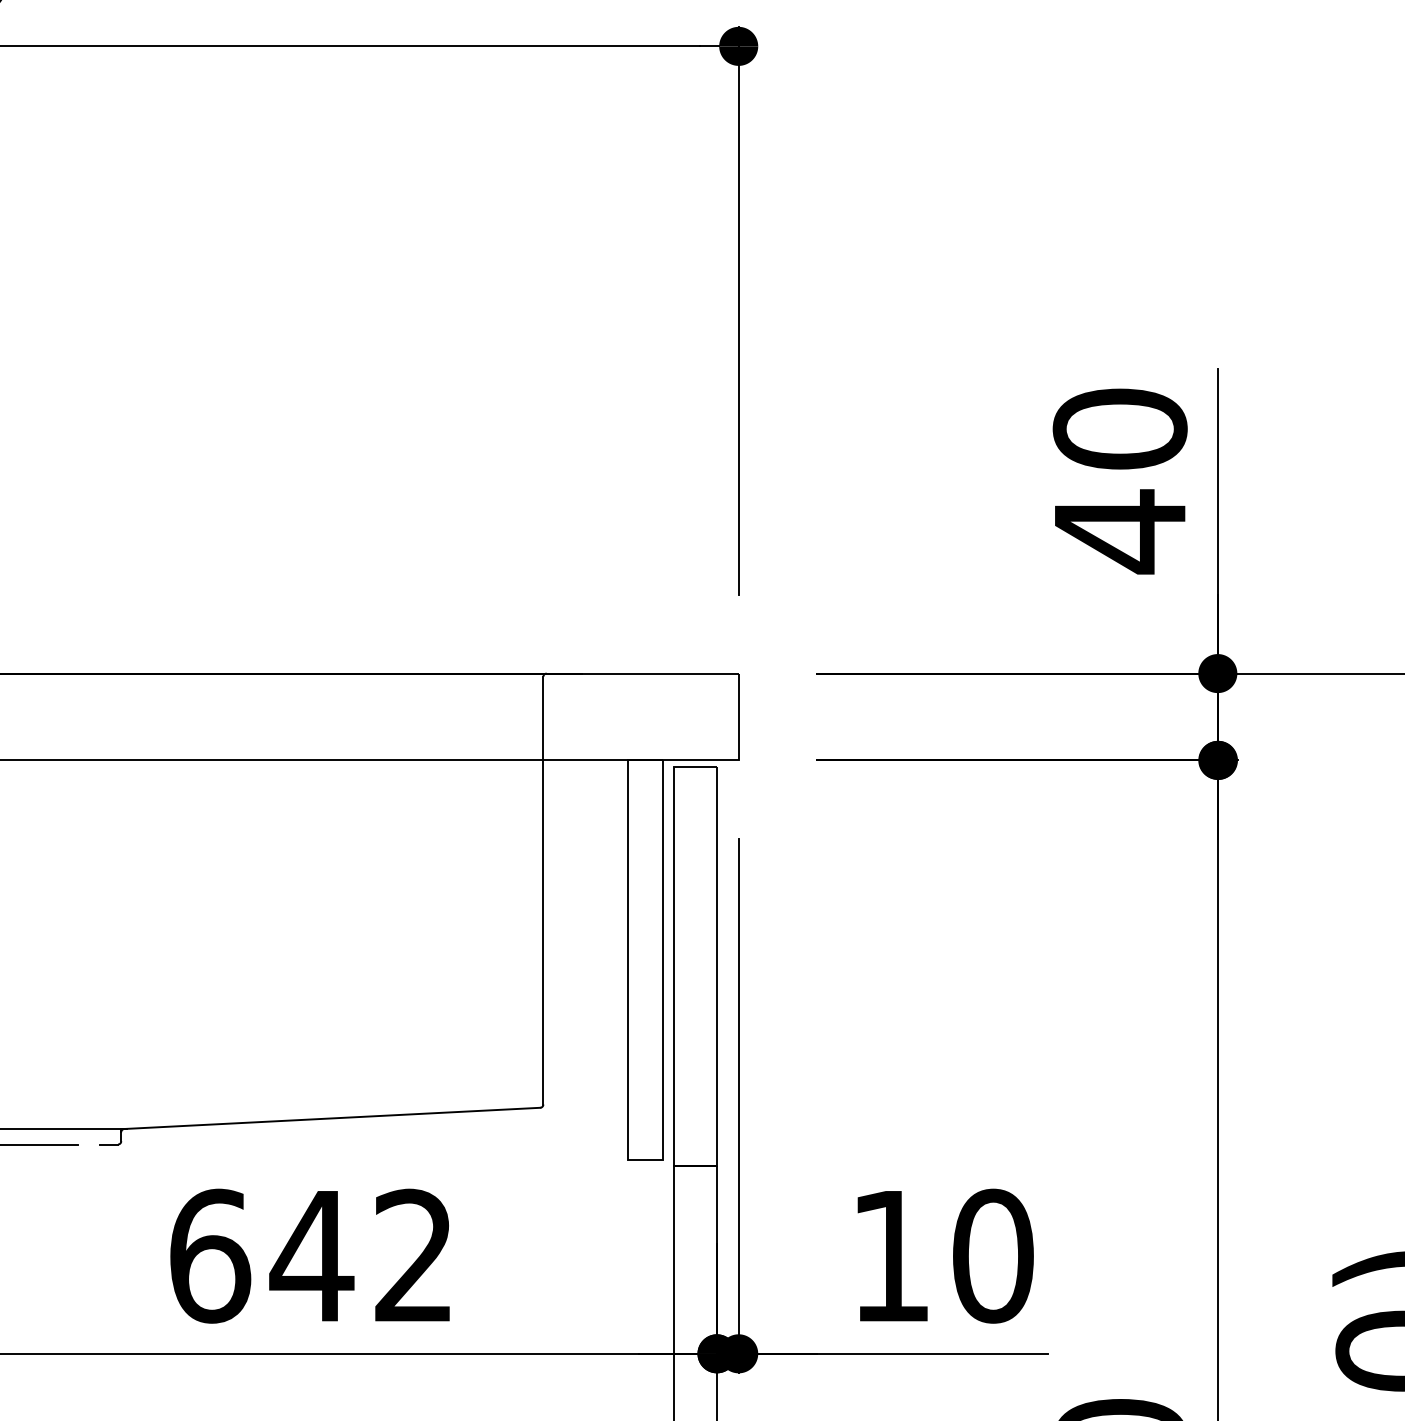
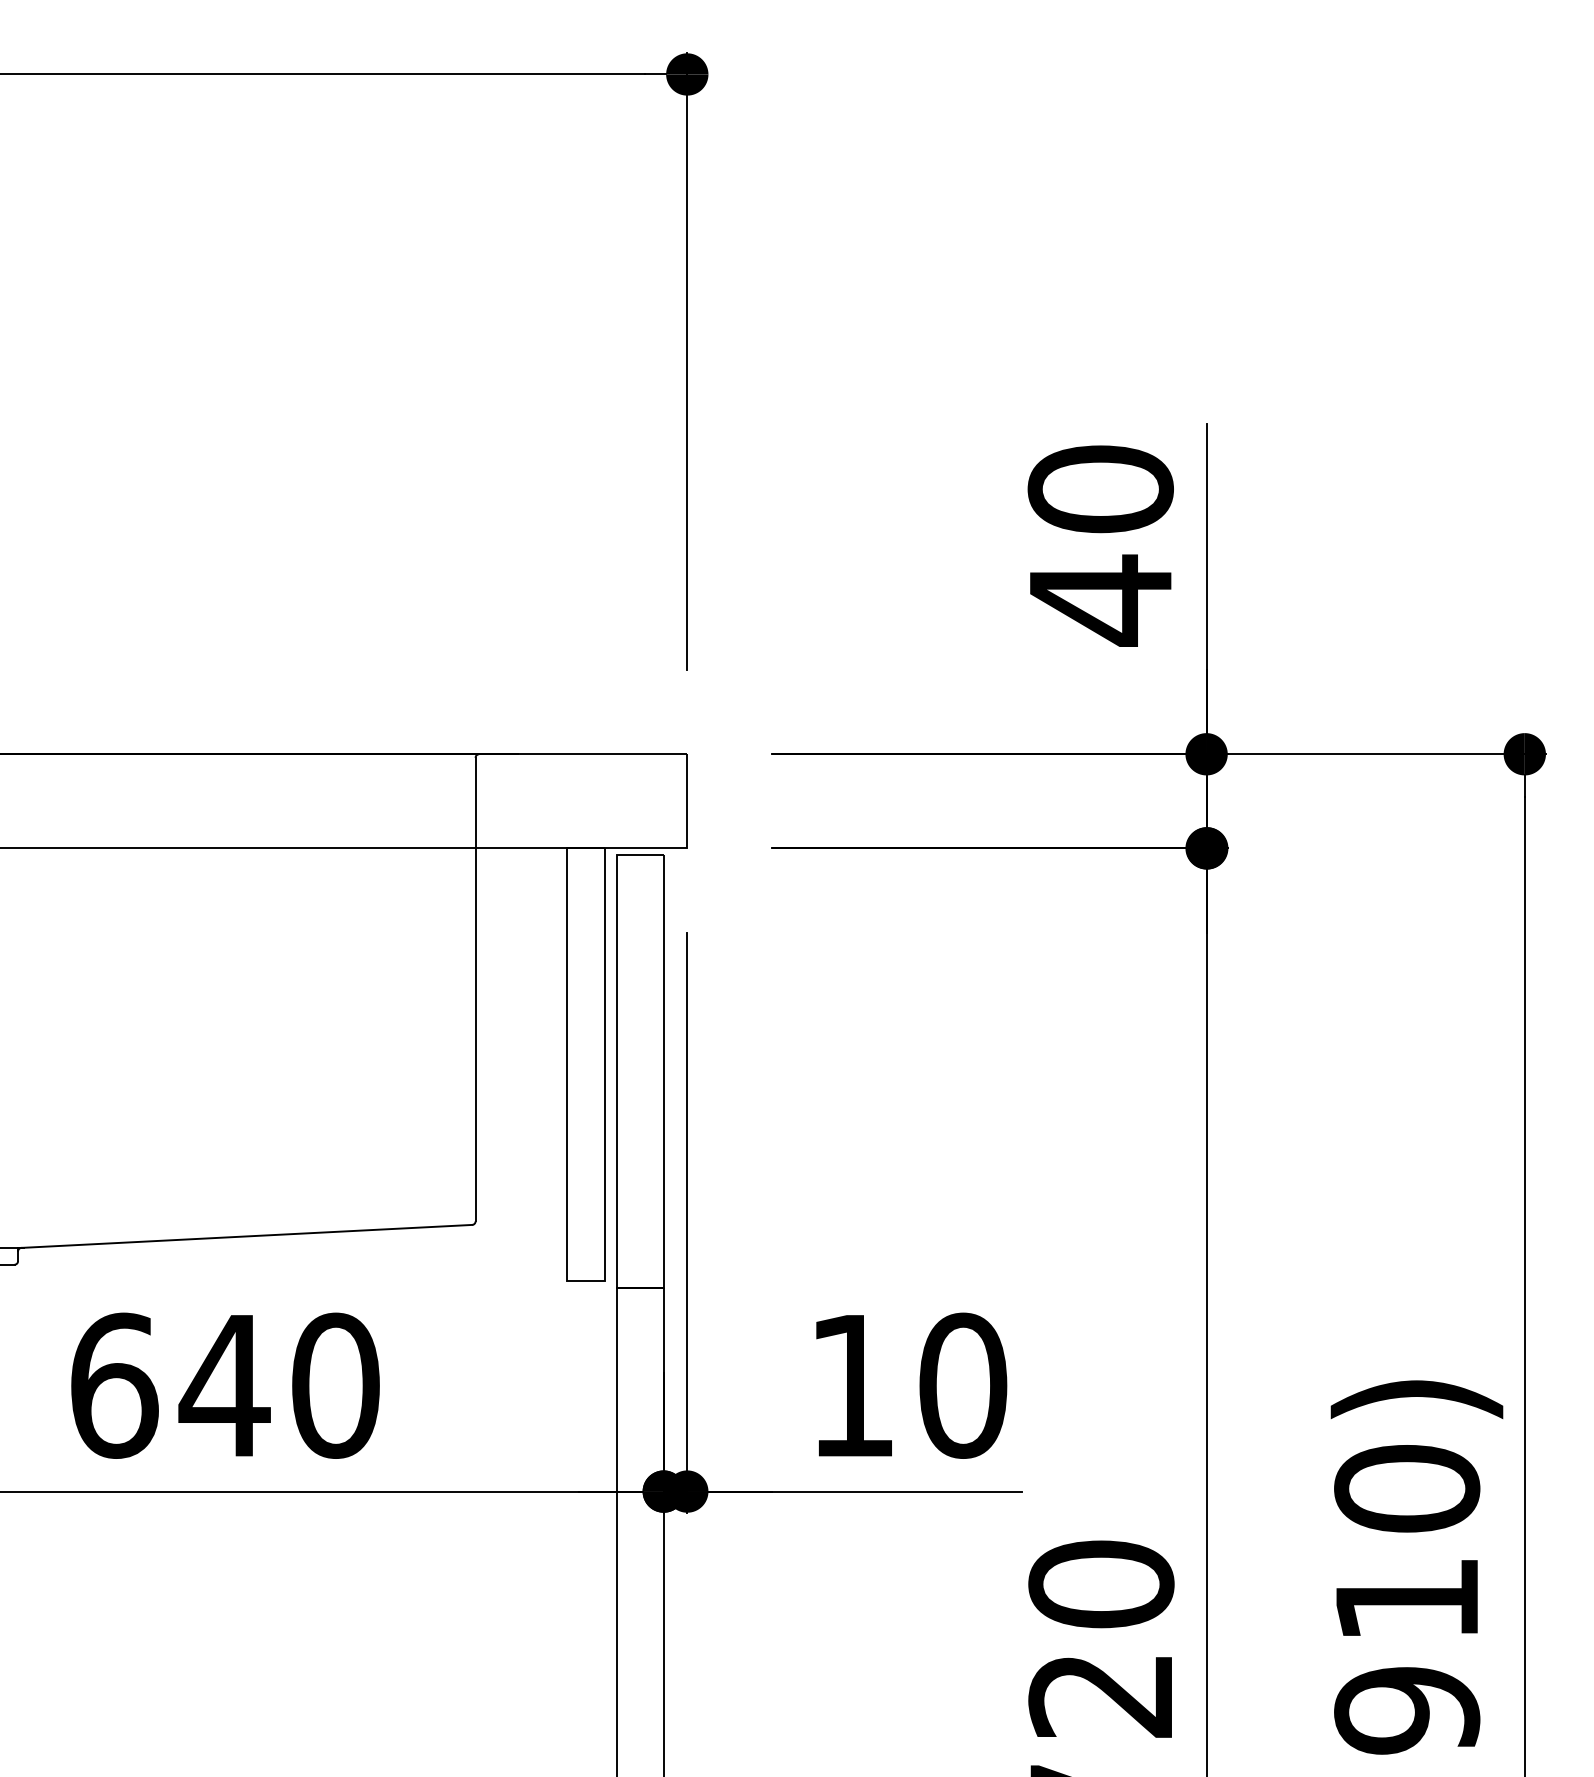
text: (414, 1255) -> (335, 1385), 642 -> 640

